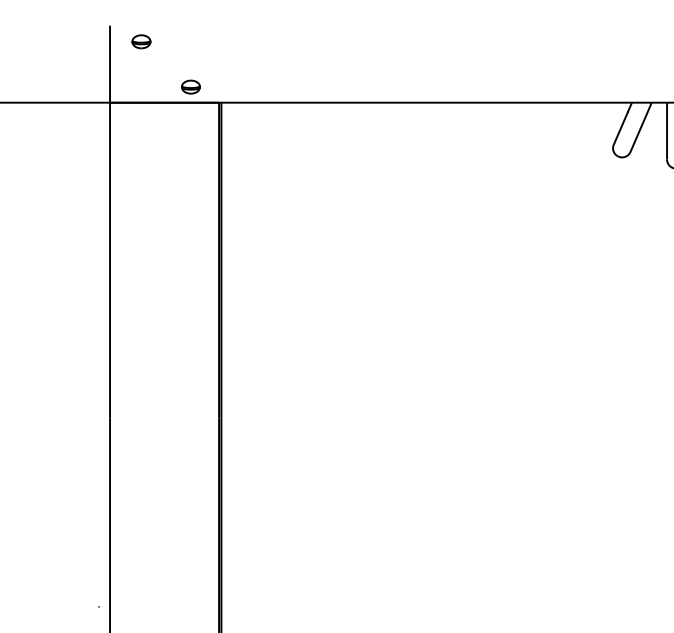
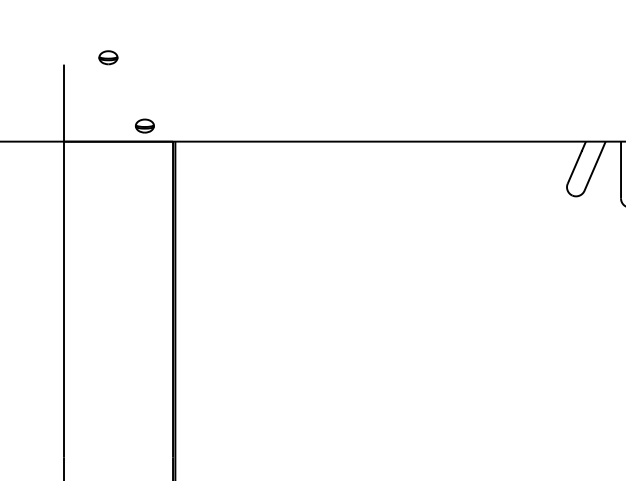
part: (141, 41) -> (108, 57), moved

